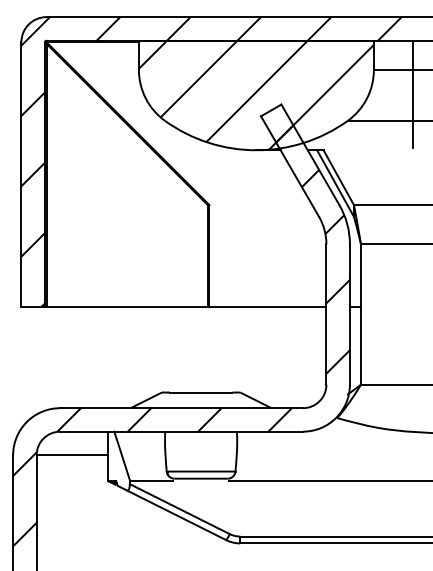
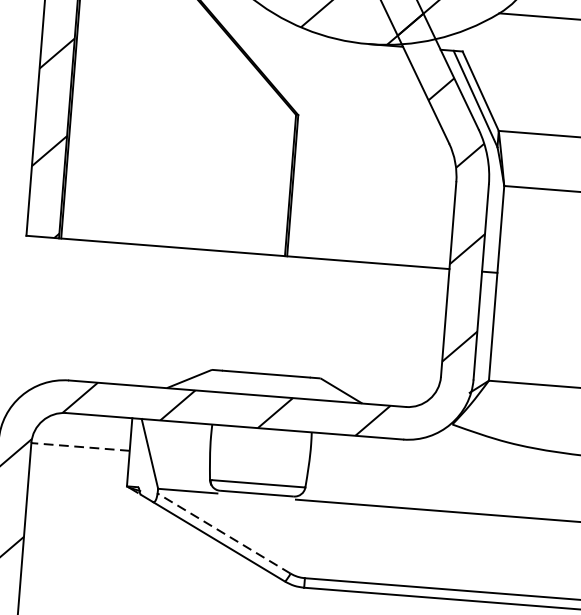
line: (71, 455) -> (79, 447), solid -> dashed
line: (179, 509) -> (223, 534), solid -> dashed

